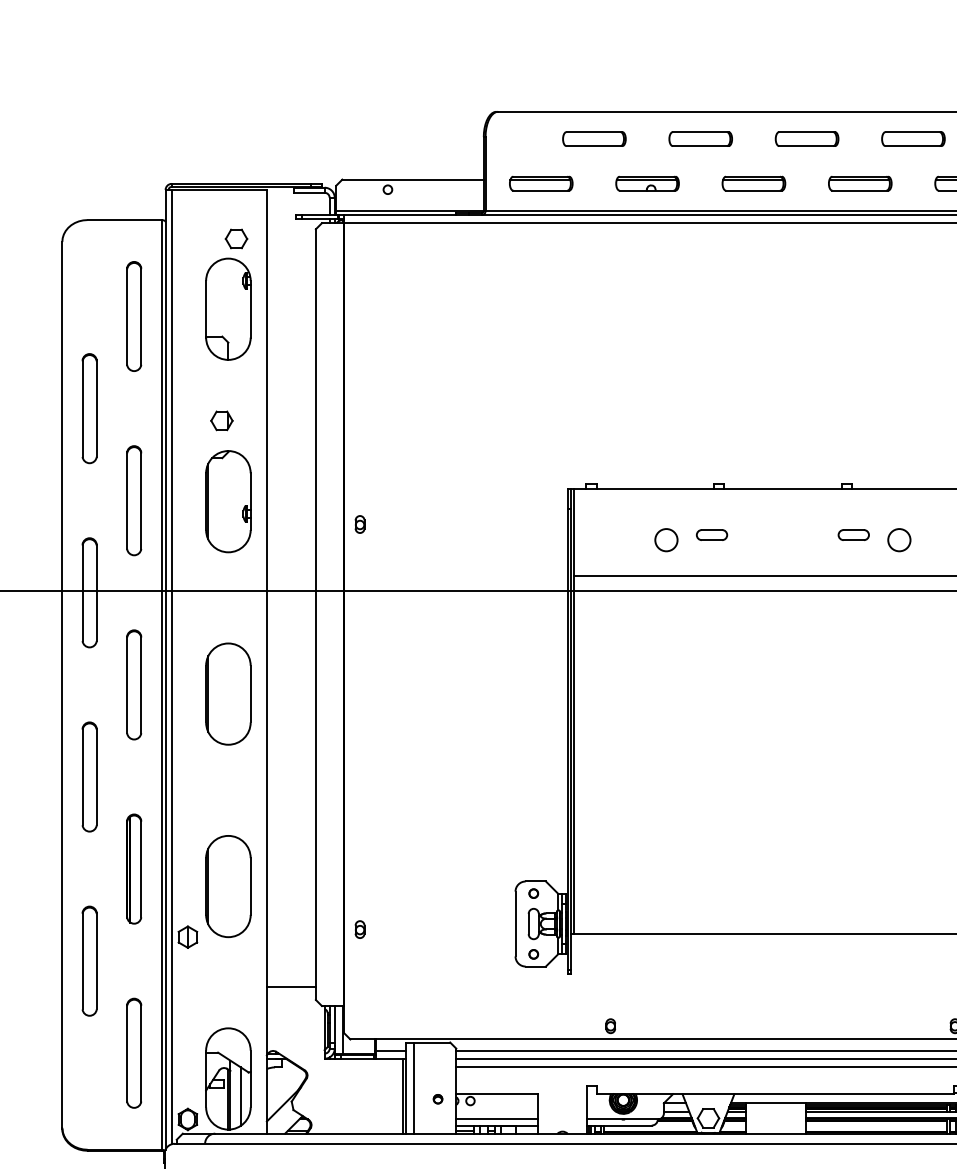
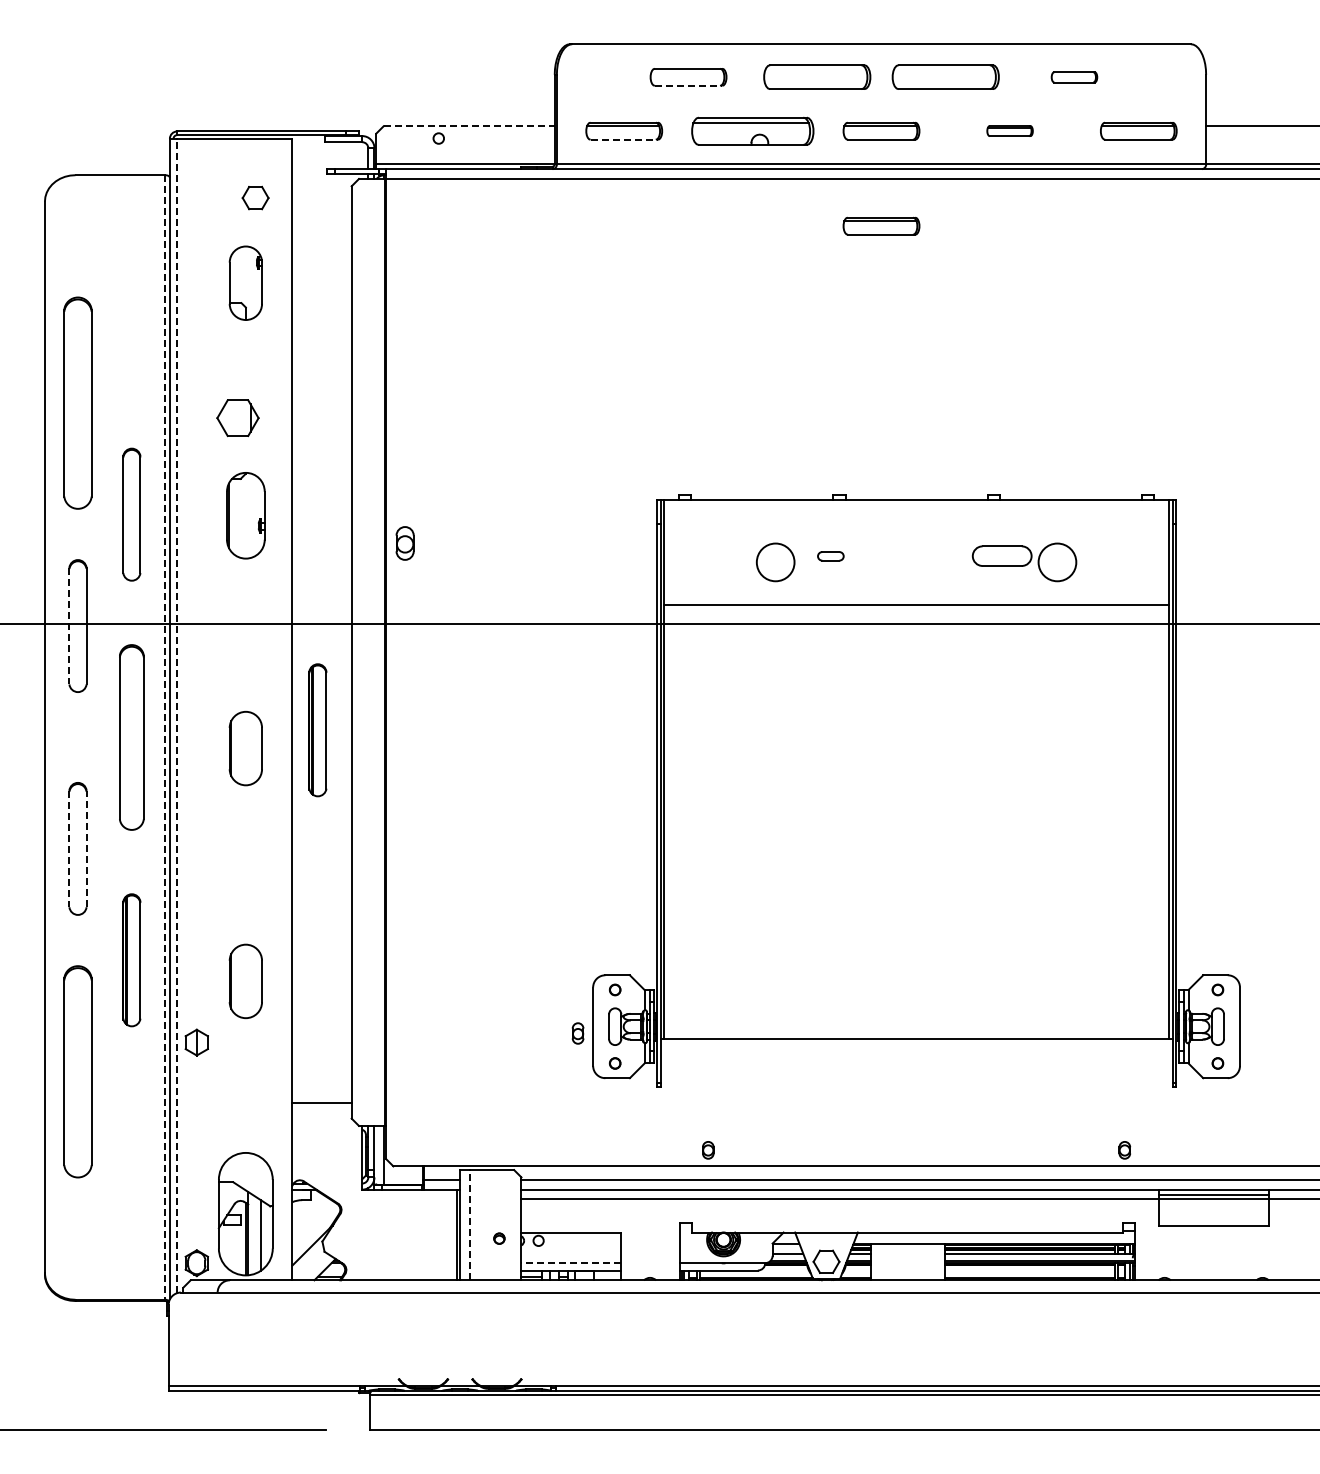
part: (700, 139) -> (816, 77), size x1.4
part: (806, 139) -> (945, 77), size x1.4
part: (913, 139) -> (1074, 77), size x0.6
line: (594, 145) -> (688, 85), solid -> dashed
line: (413, 179) -> (469, 126), solid -> dashed
part: (647, 183) -> (752, 130), size x1.6
part: (859, 183) -> (1009, 130), size x0.6
line: (541, 190) -> (624, 139), solid -> dashed
part: (753, 261) -> (881, 225), added
part: (228, 309) -> (245, 283), size x0.6
part: (133, 316) -> (131, 291), removed
part: (89, 408) -> (77, 403), size x1.6
part: (221, 420) -> (237, 417), size x1.6
part: (228, 501) -> (245, 515), size x0.7
part: (359, 524) -> (404, 543), size x1.6
part: (711, 535) -> (830, 556), size x0.7
part: (853, 535) -> (1002, 556), size x1.6
circle: (666, 539) -> (775, 561), size x1.4
circle: (898, 539) -> (1056, 561), size x1.4
line: (82, 593) -> (69, 626), solid -> dashed
line: (171, 666) -> (177, 715), solid -> dashed
part: (287, 679) -> (317, 730), added
part: (133, 684) -> (131, 737), size x1.4
line: (161, 685) -> (164, 738), solid -> dashed
part: (228, 694) -> (245, 748), size x0.6
line: (96, 776) -> (86, 848), solid -> dashed
line: (82, 777) -> (69, 849), solid -> dashed
part: (228, 886) -> (245, 981), size x0.6
part: (359, 929) -> (577, 1033), moved
part: (89, 961) -> (77, 1071), size x1.6
part: (133, 1052) -> (131, 1182), removed
line: (414, 1087) -> (470, 1224), solid -> dashed
line: (497, 1119) -> (571, 1263), solid -> dashed

